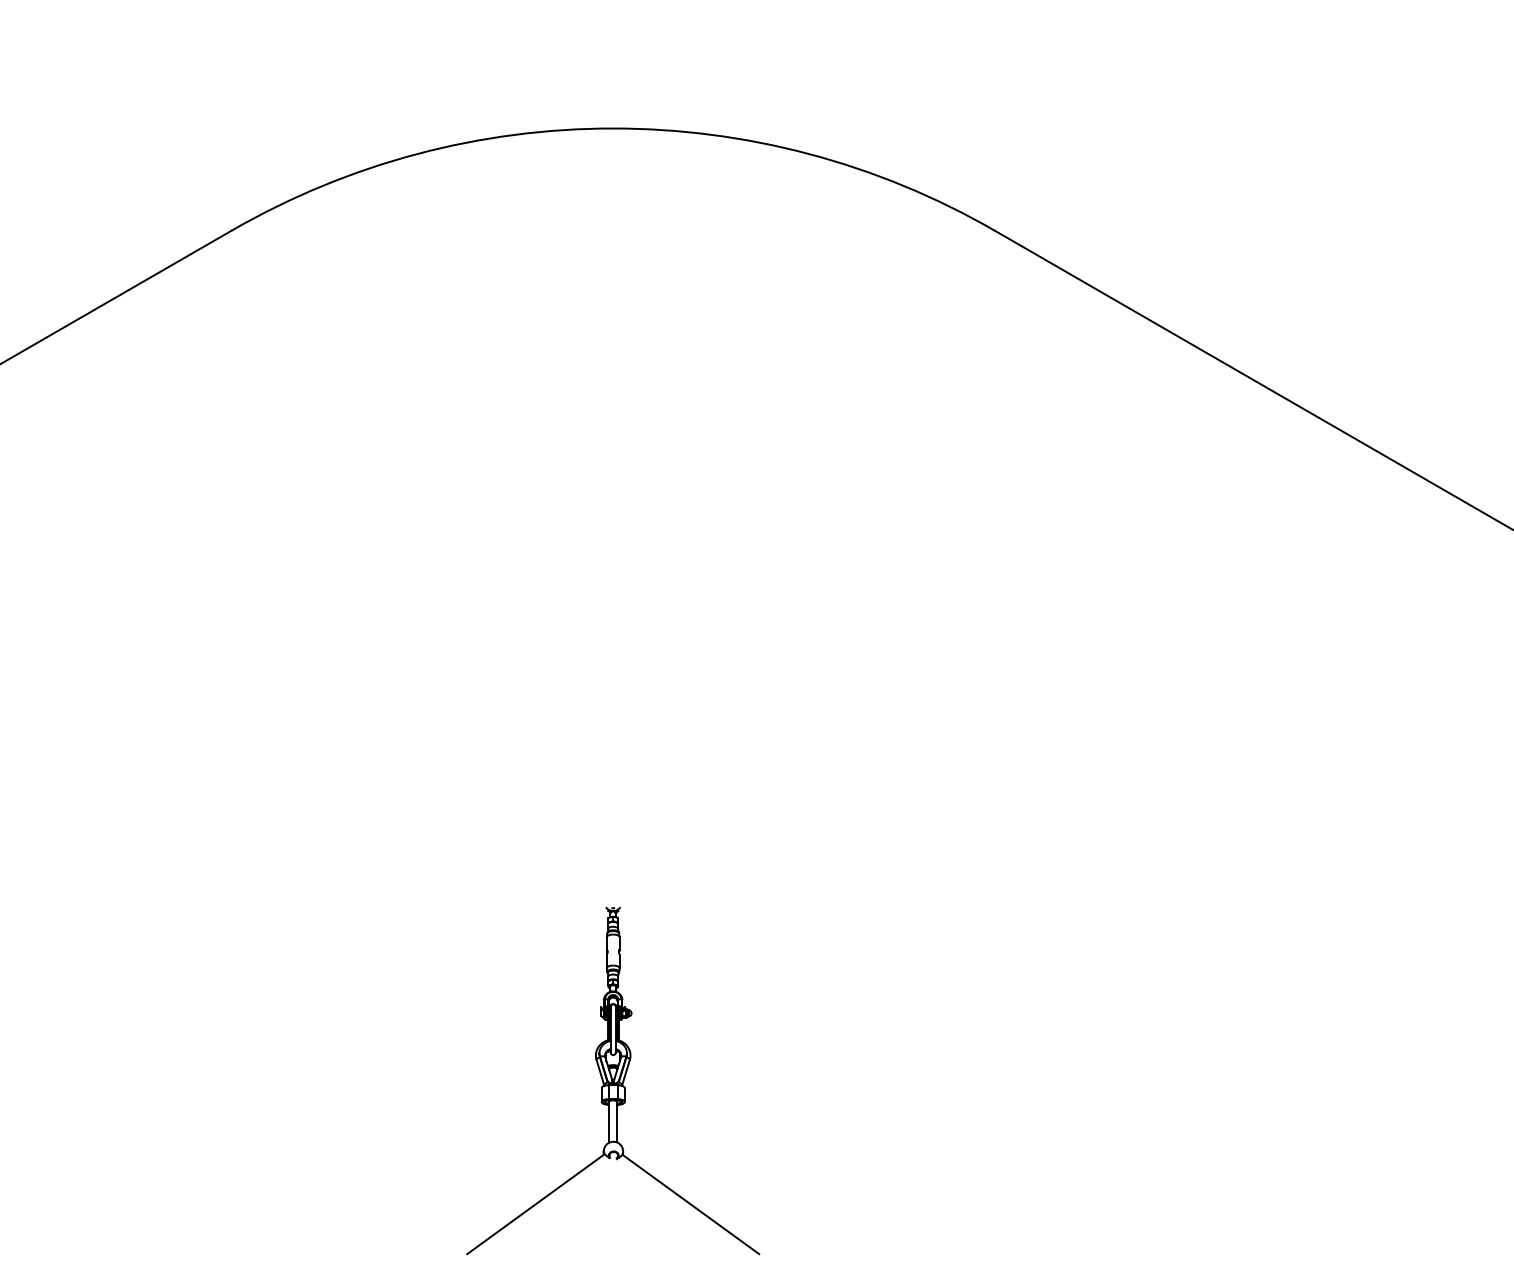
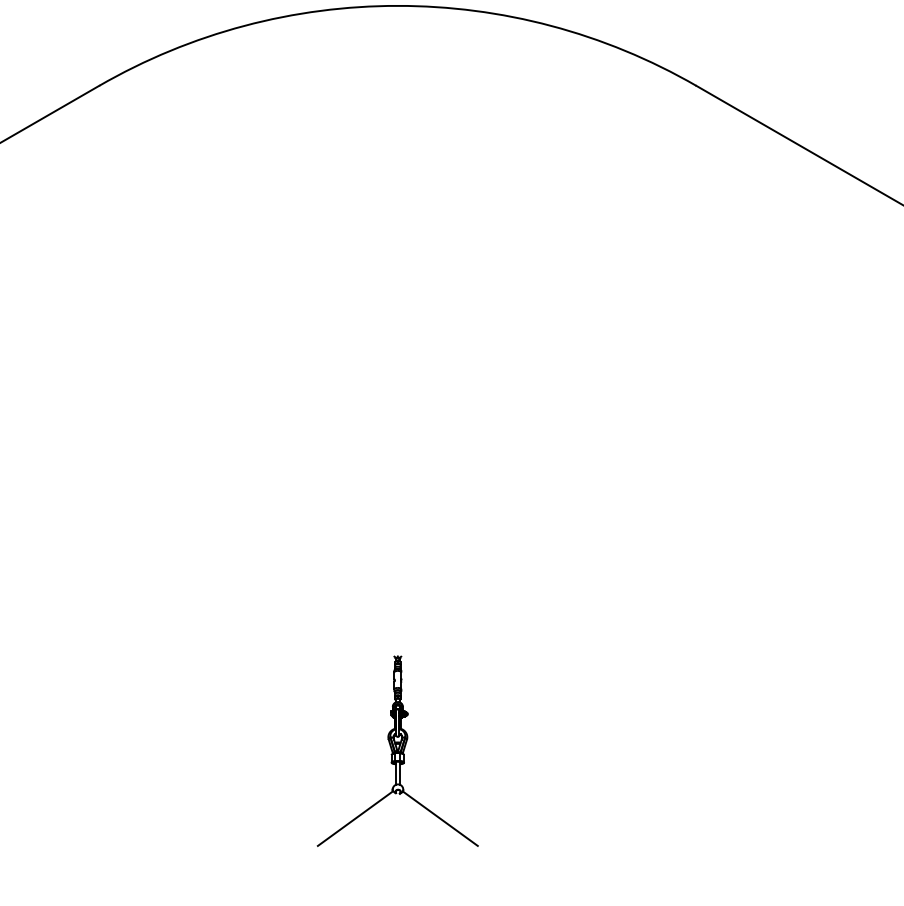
part: (613, 1080) -> (398, 750), size x0.7

